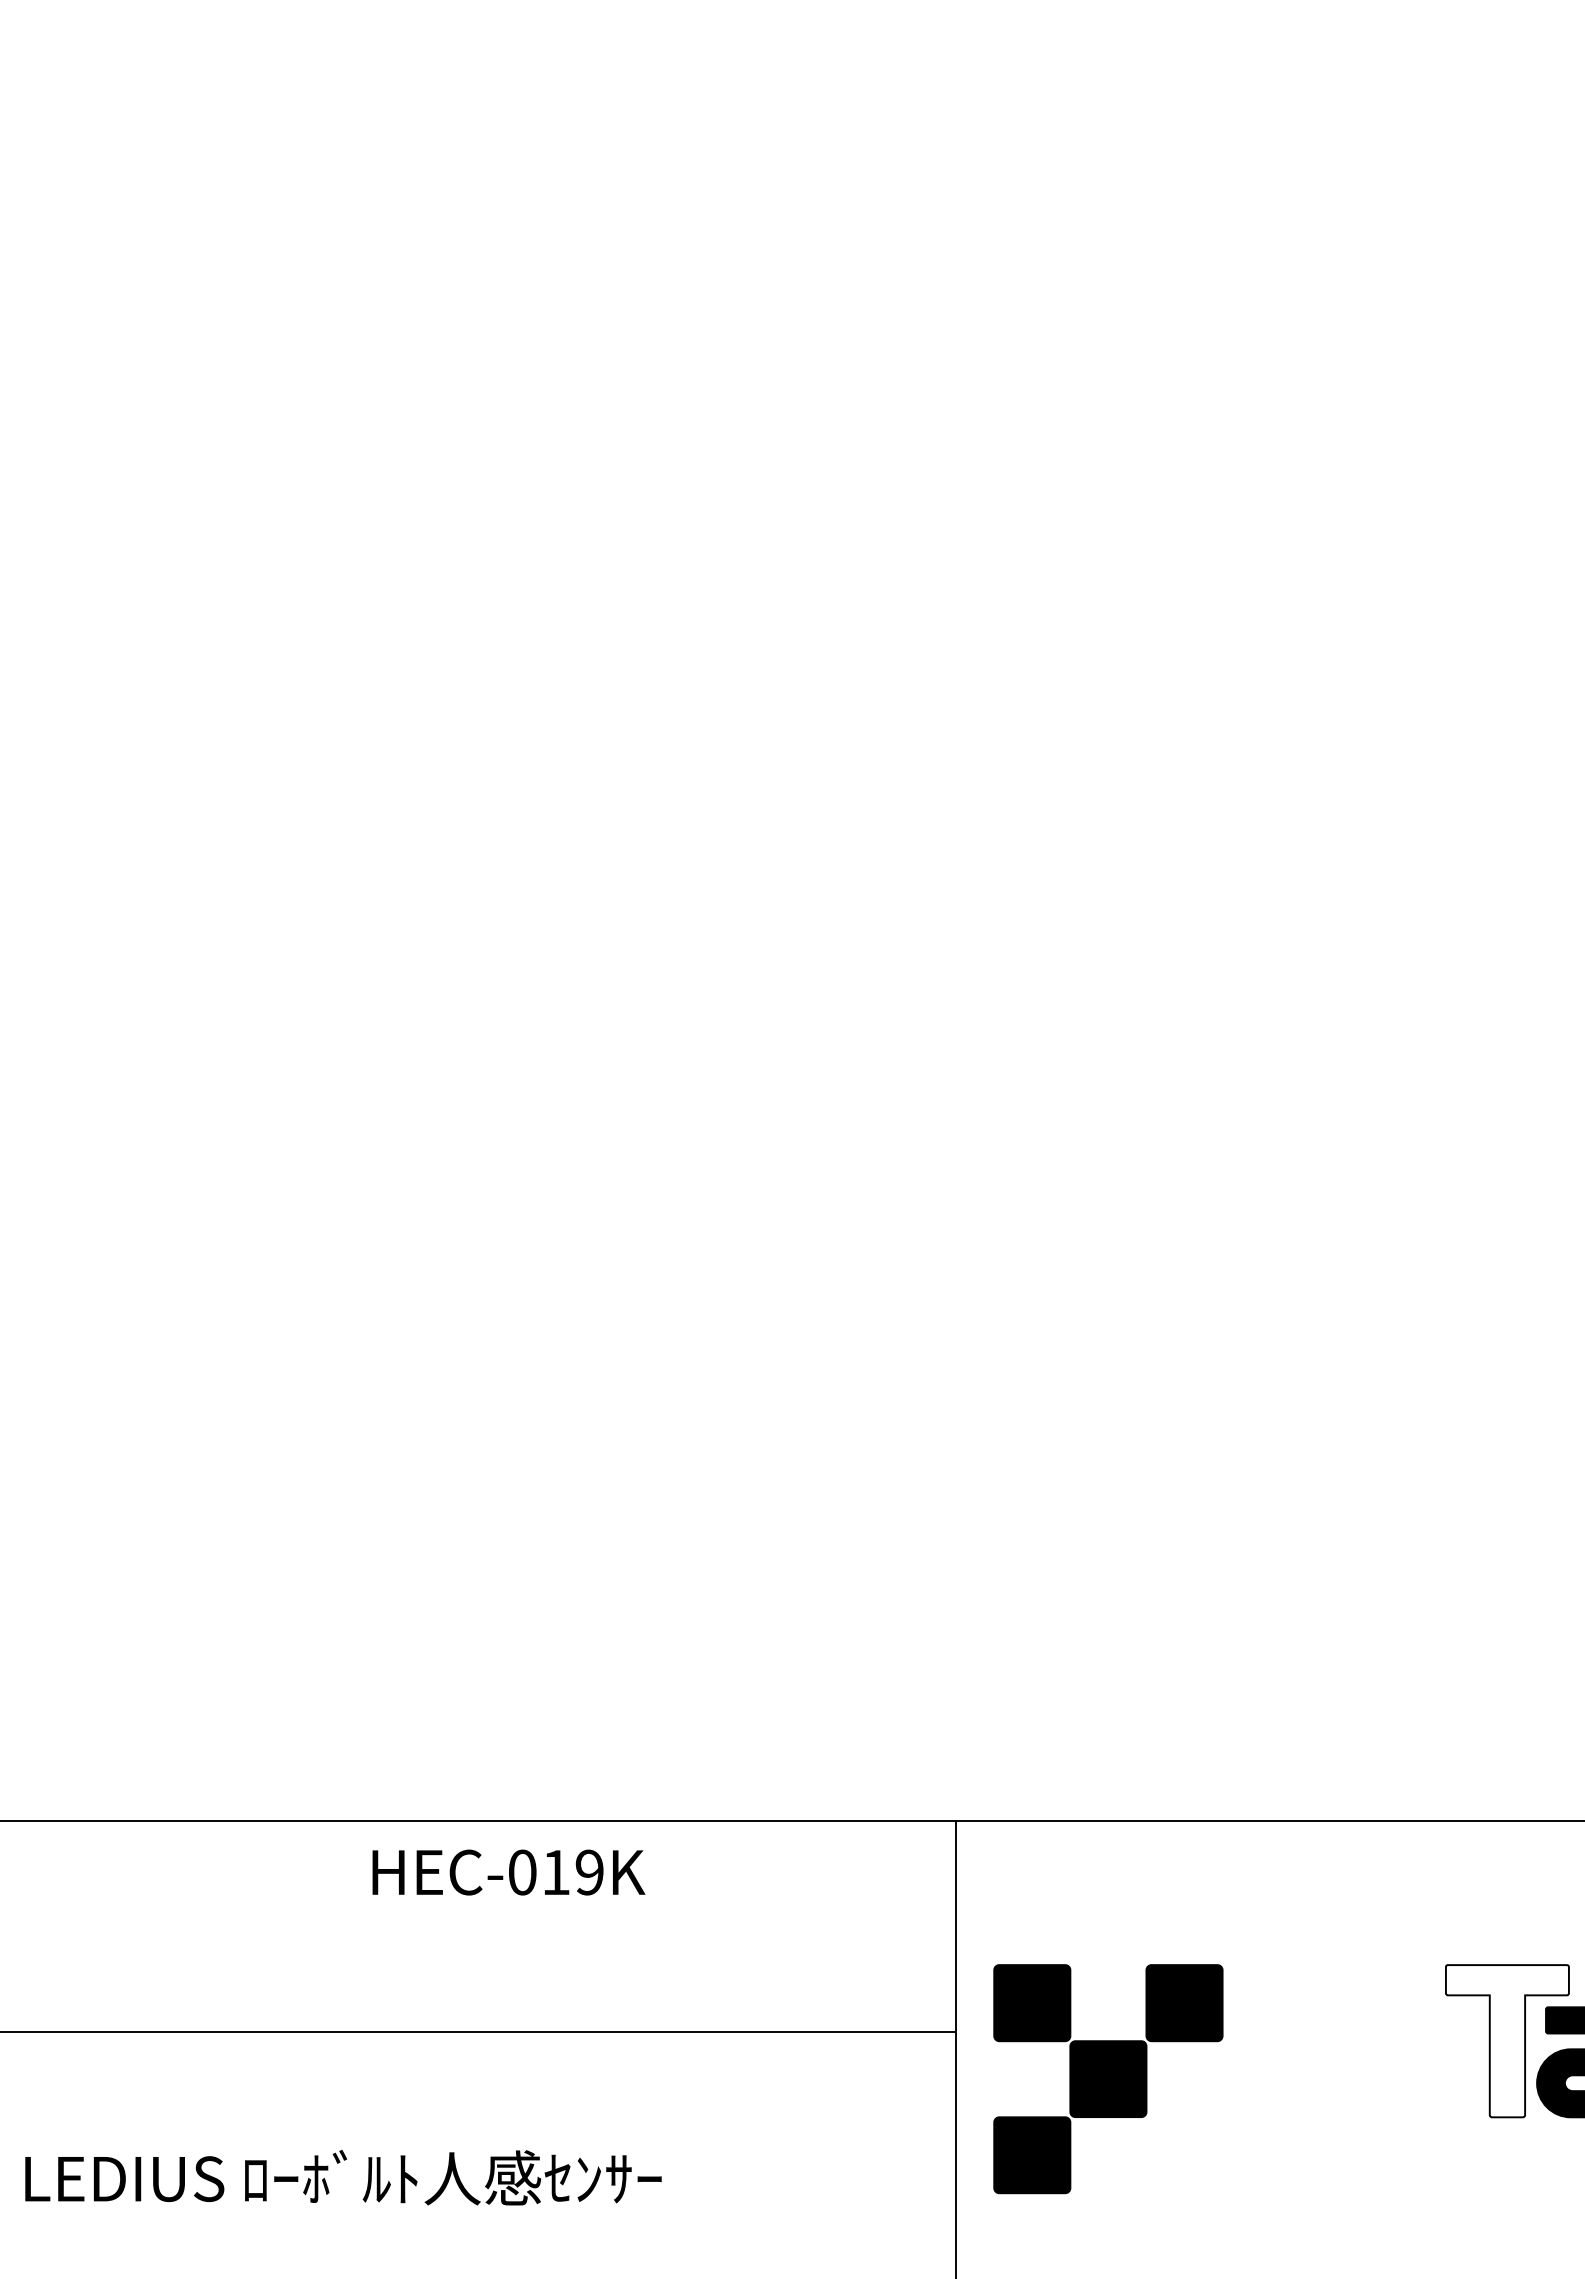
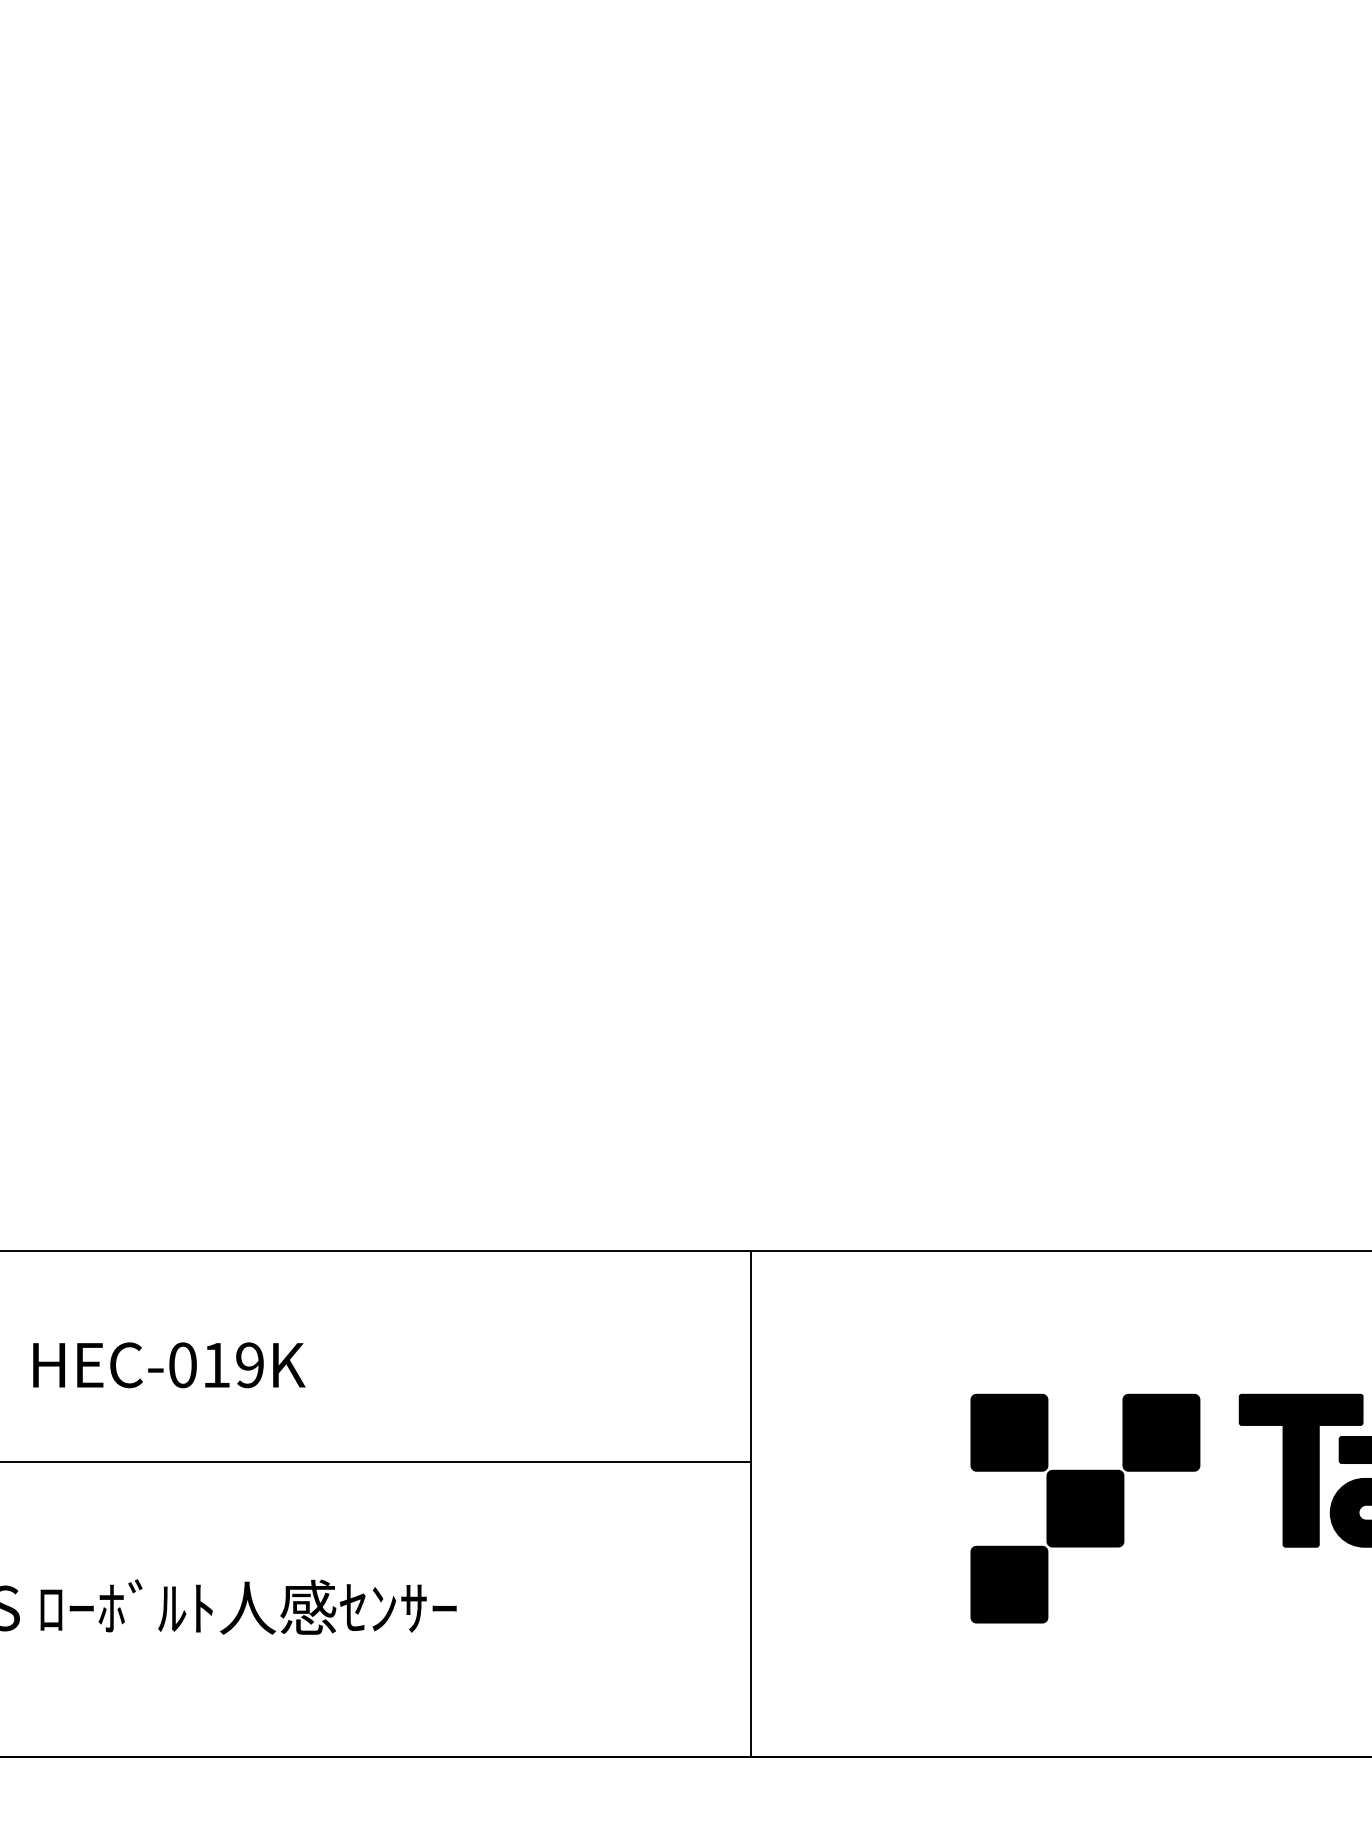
text: (508, 1872) -> (168, 1365), moved
fill: (1506, 2041) -> (1300, 1471), added
part: (1108, 2079) -> (1085, 1509), moved

